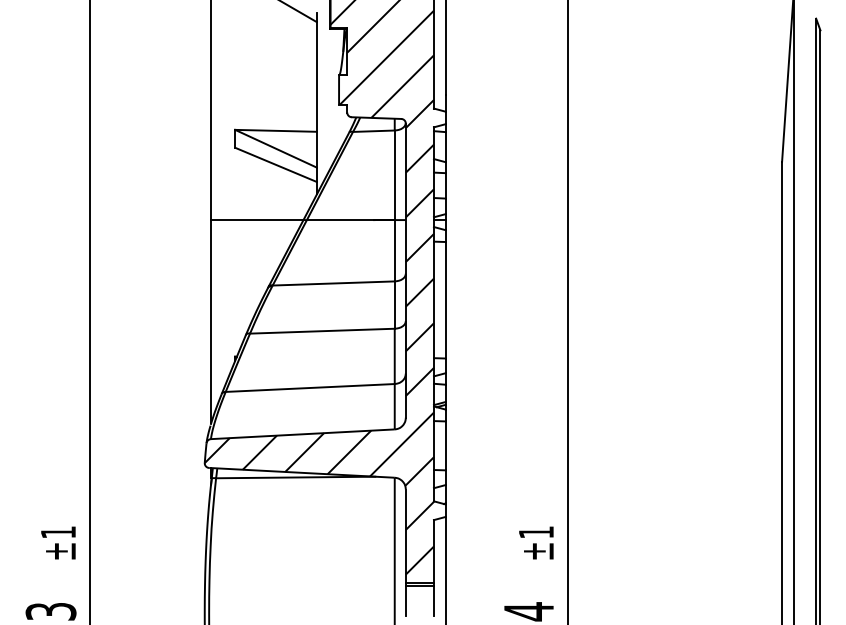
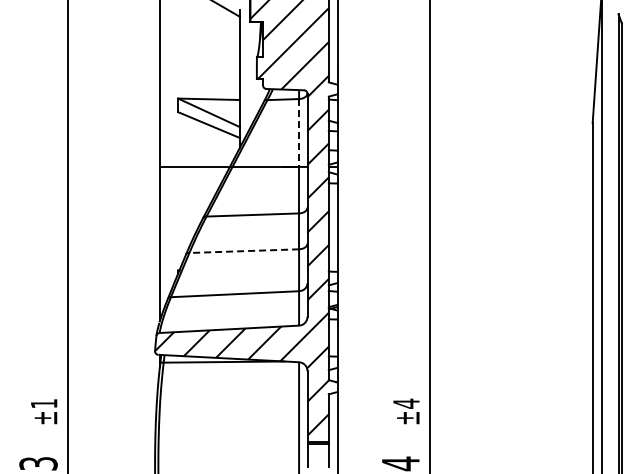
line: (395, 175) -> (299, 133), solid -> dashed
line: (322, 331) -> (244, 251), solid -> dashed
text: (536, 532) -> (406, 403), ±1 -> ±4

